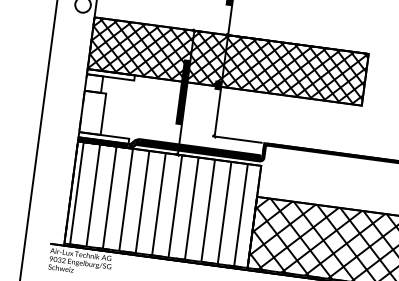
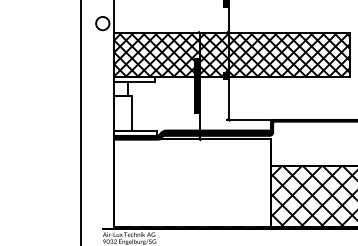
hatch: (157, 204) -> (188, 183), removed

